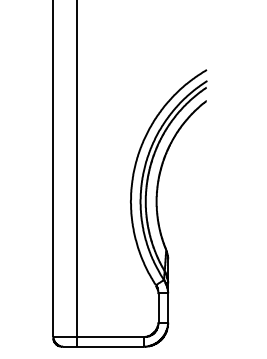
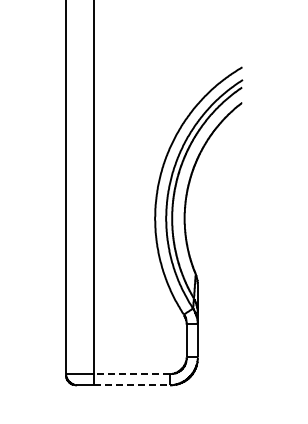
line: (110, 337) -> (131, 374), solid -> dashed
line: (111, 346) -> (132, 385), solid -> dashed

